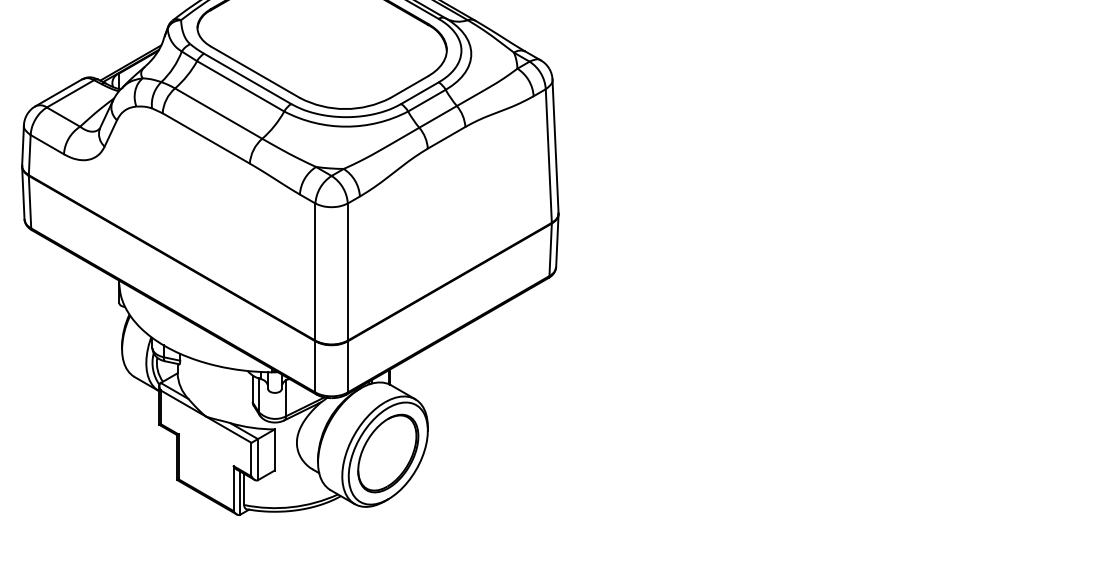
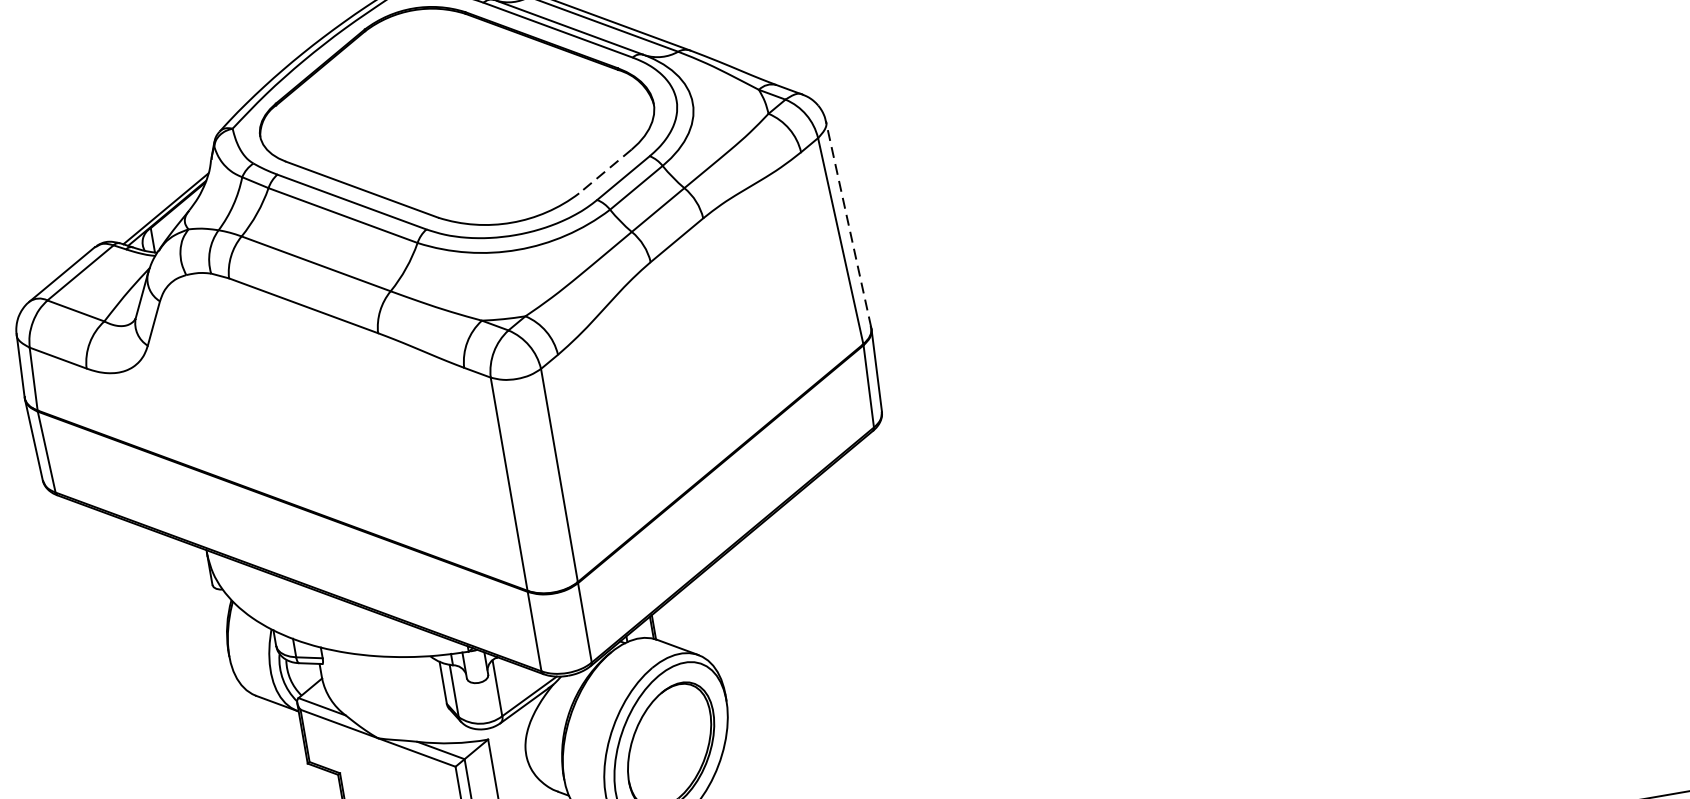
line: (409, 87) -> (605, 172), solid -> dashed
line: (555, 146) -> (848, 224), solid -> dashed

